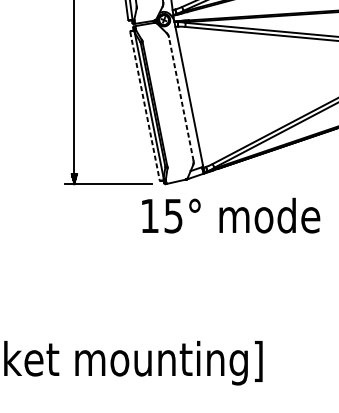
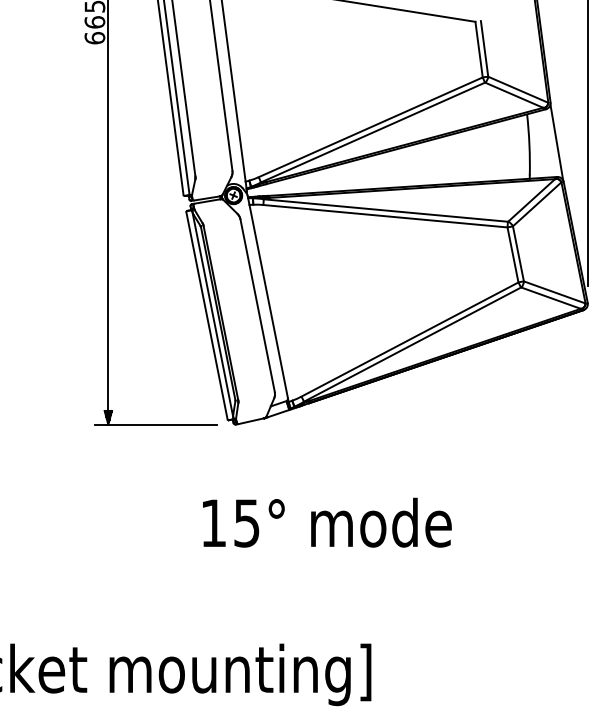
line: (181, 98) -> (257, 305), dashed -> solid
line: (144, 106) -> (206, 315), dashed -> solid
text: (231, 215) -> (327, 522), moved

